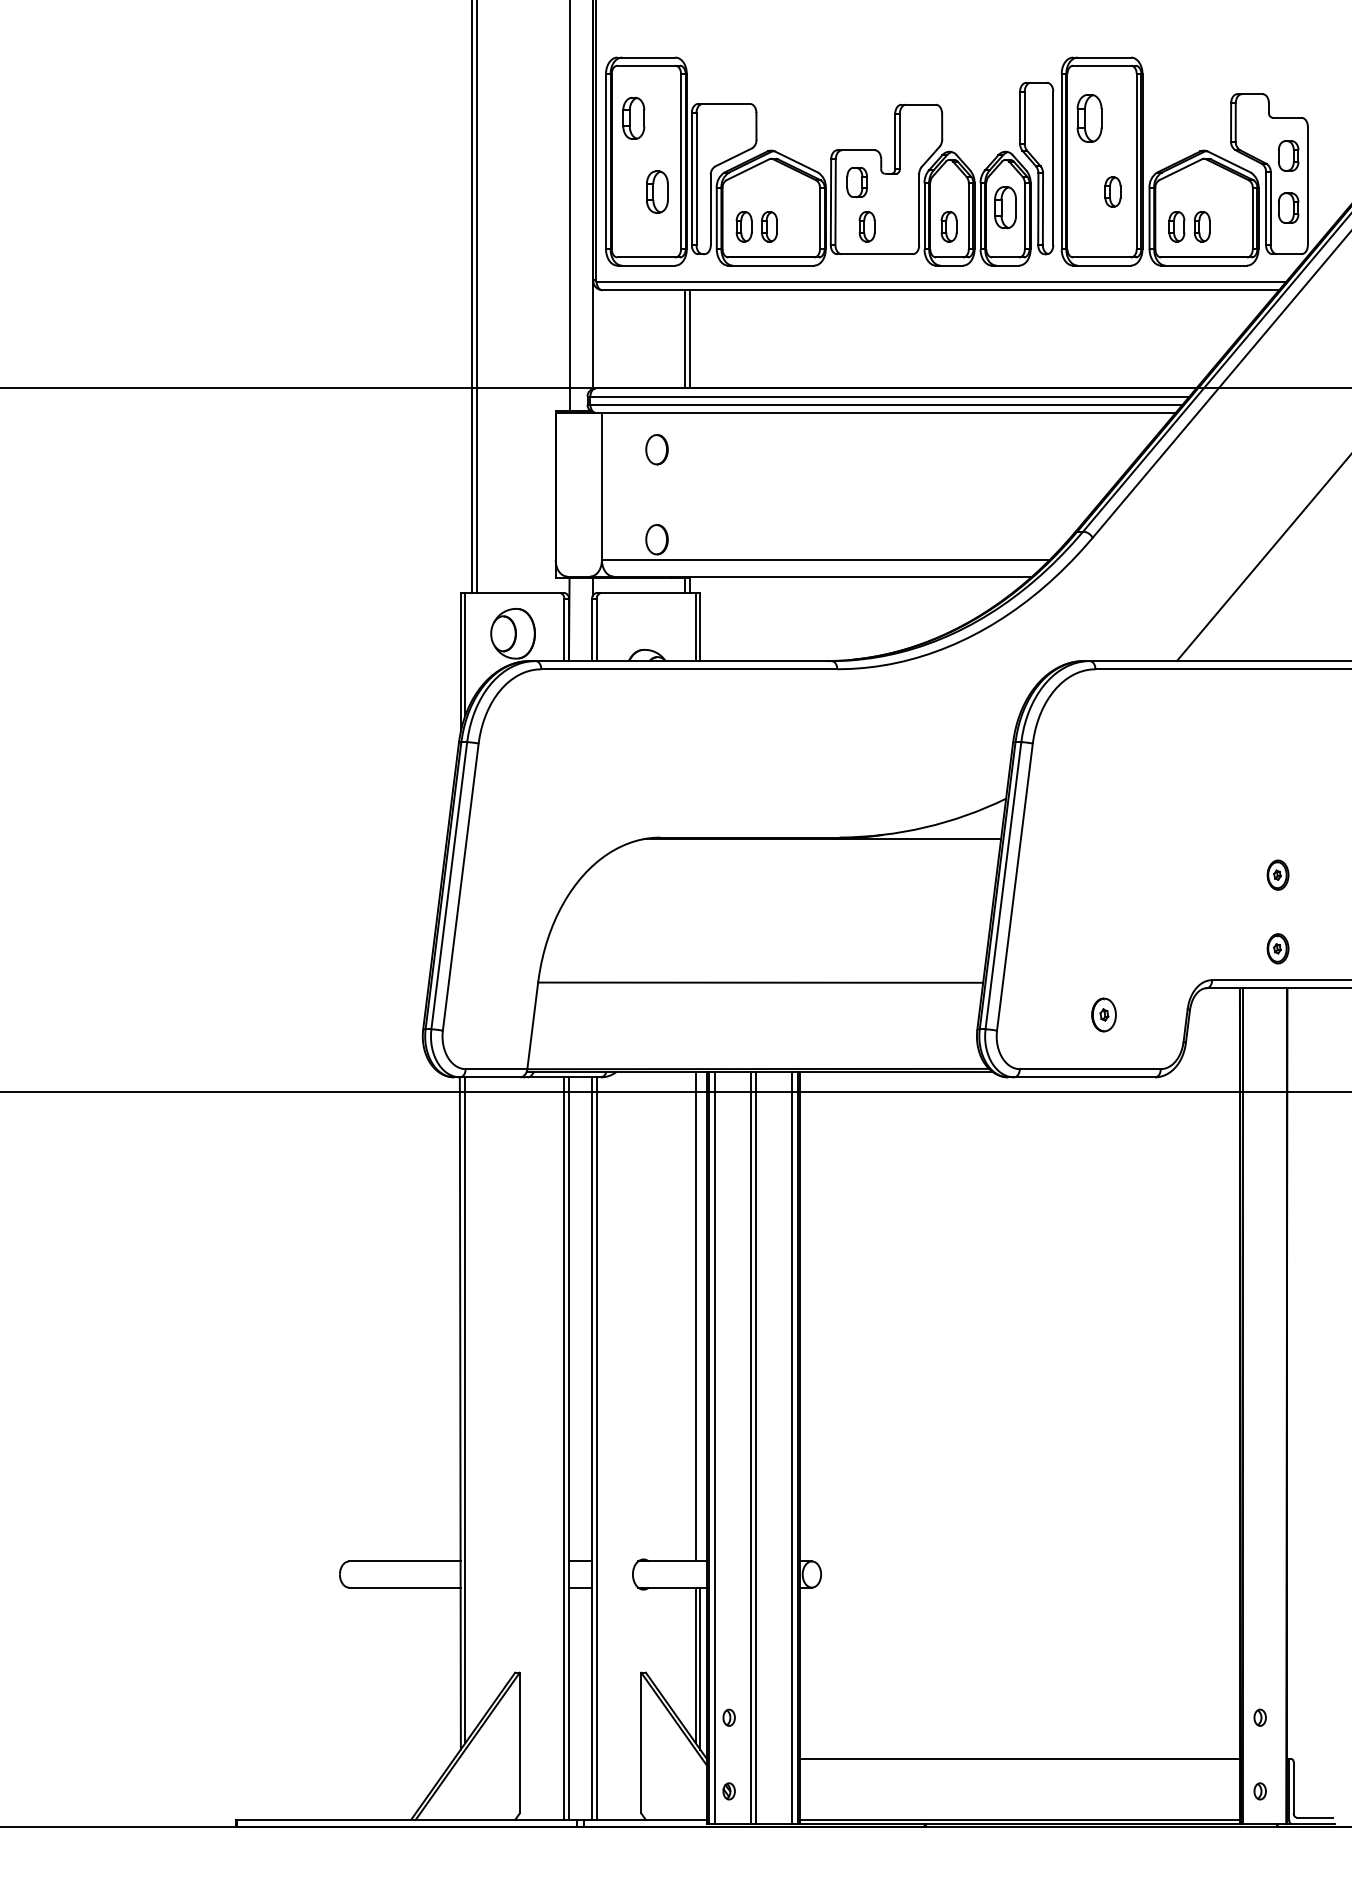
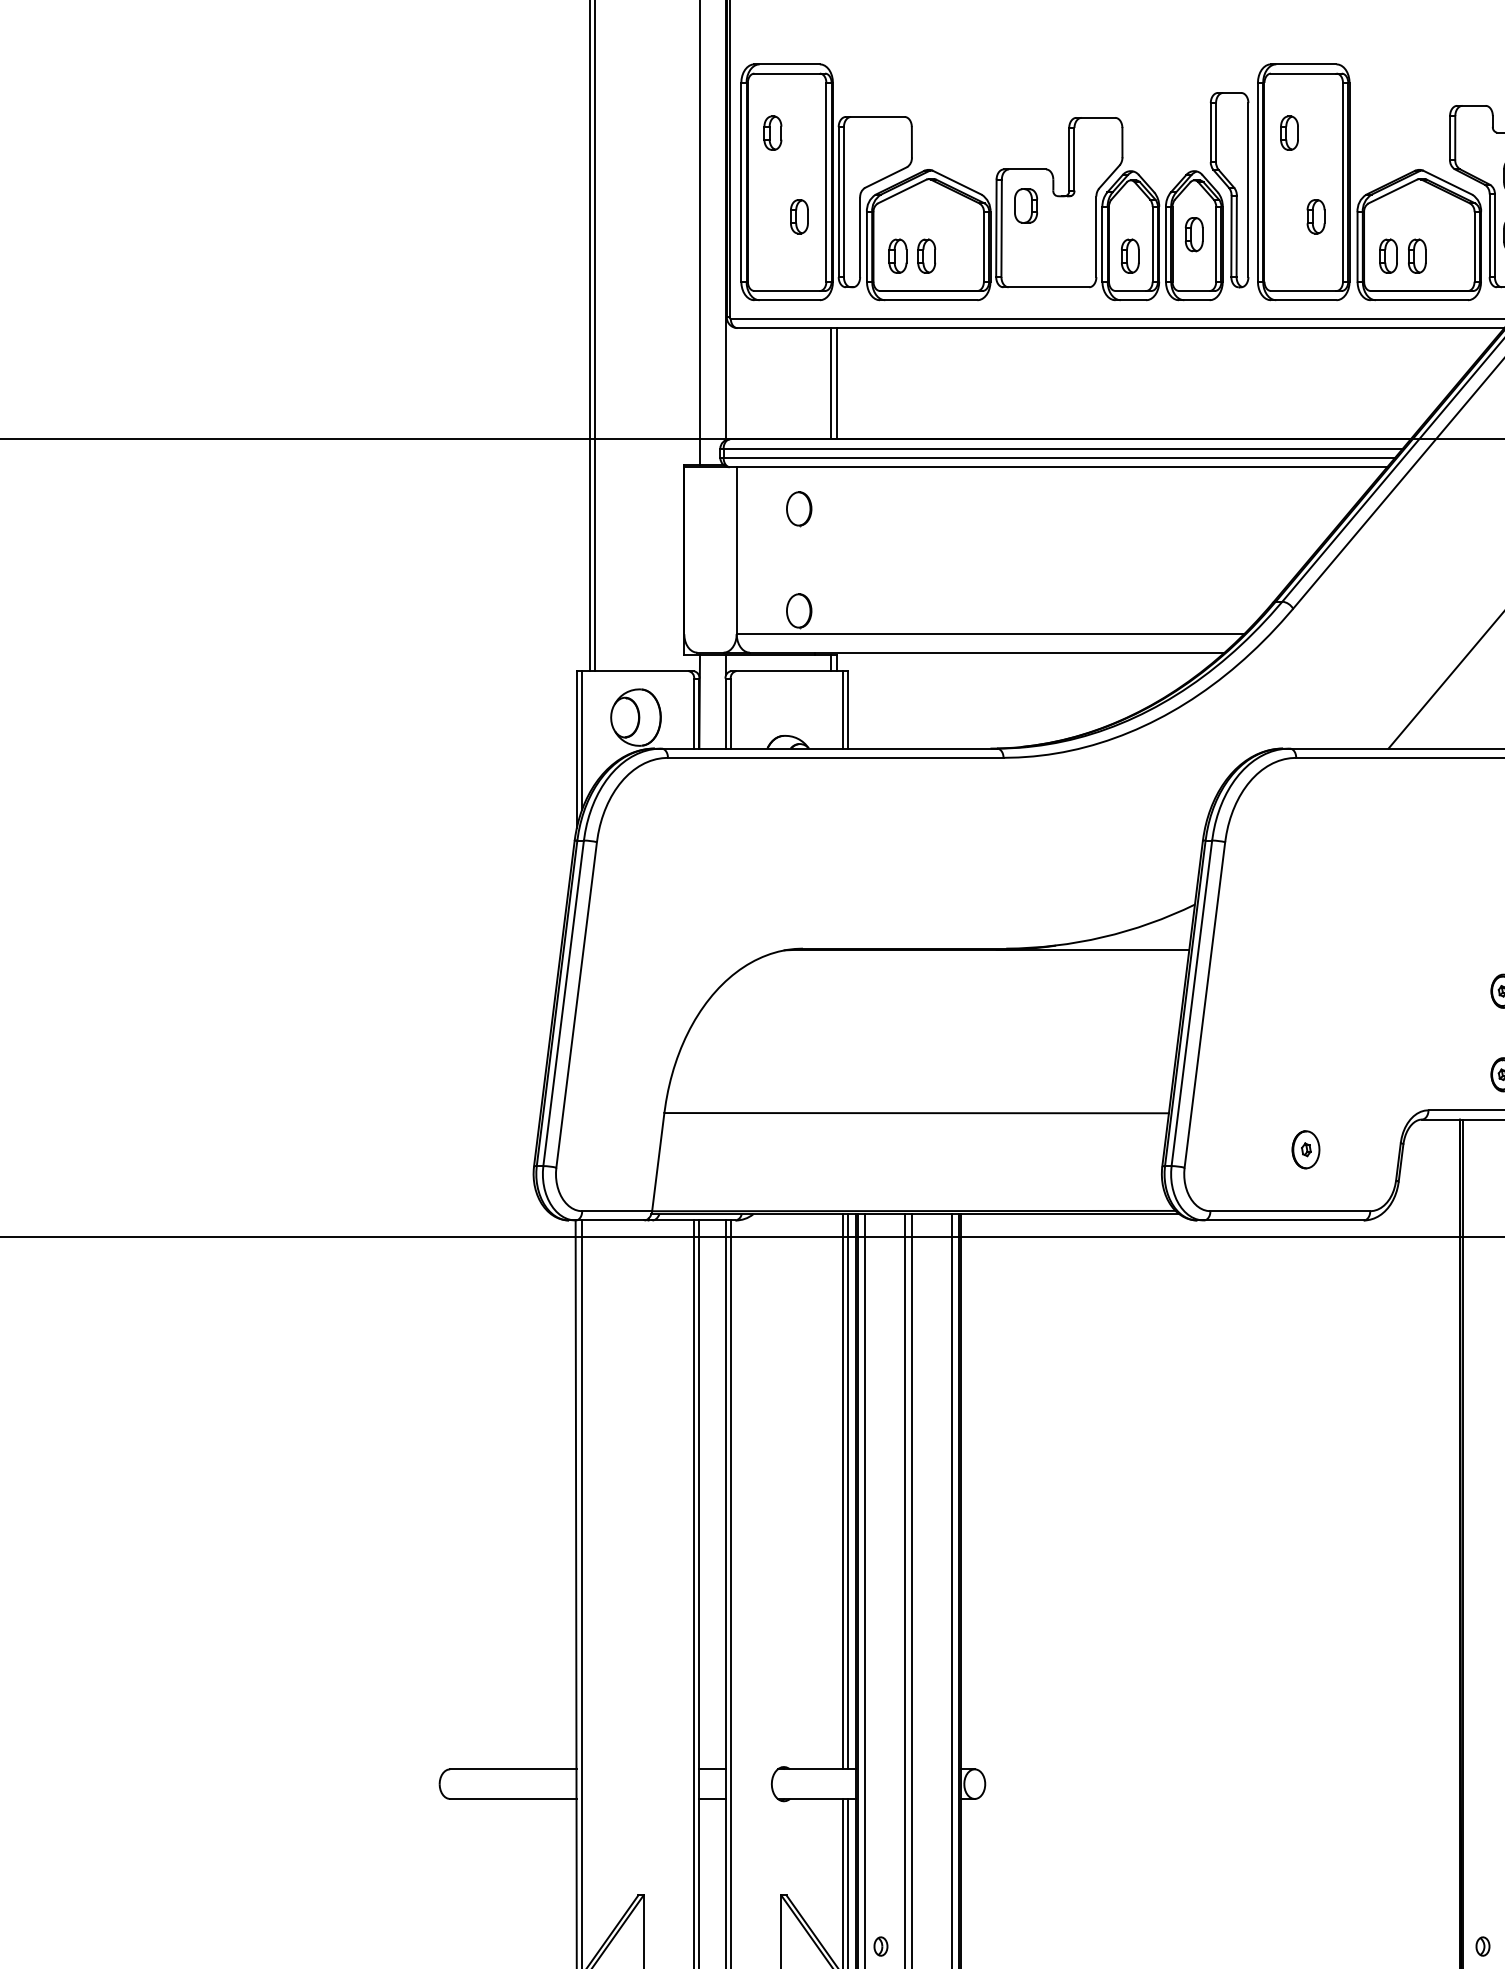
part: (633, 117) -> (772, 132), size x0.71
part: (1089, 117) -> (1289, 132), size x0.62
part: (656, 191) -> (798, 216), size x0.71
part: (1005, 207) -> (1194, 234), size x0.71
part: (866, 226) -> (1036, 255), removed
line: (700, 1316) -> (848, 1491), added

